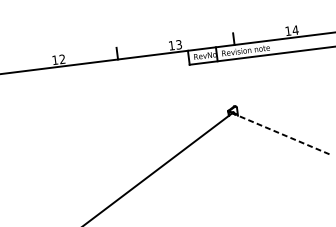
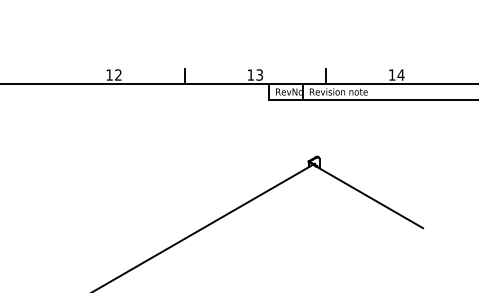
line: (280, 133) -> (367, 196), dashed -> solid

